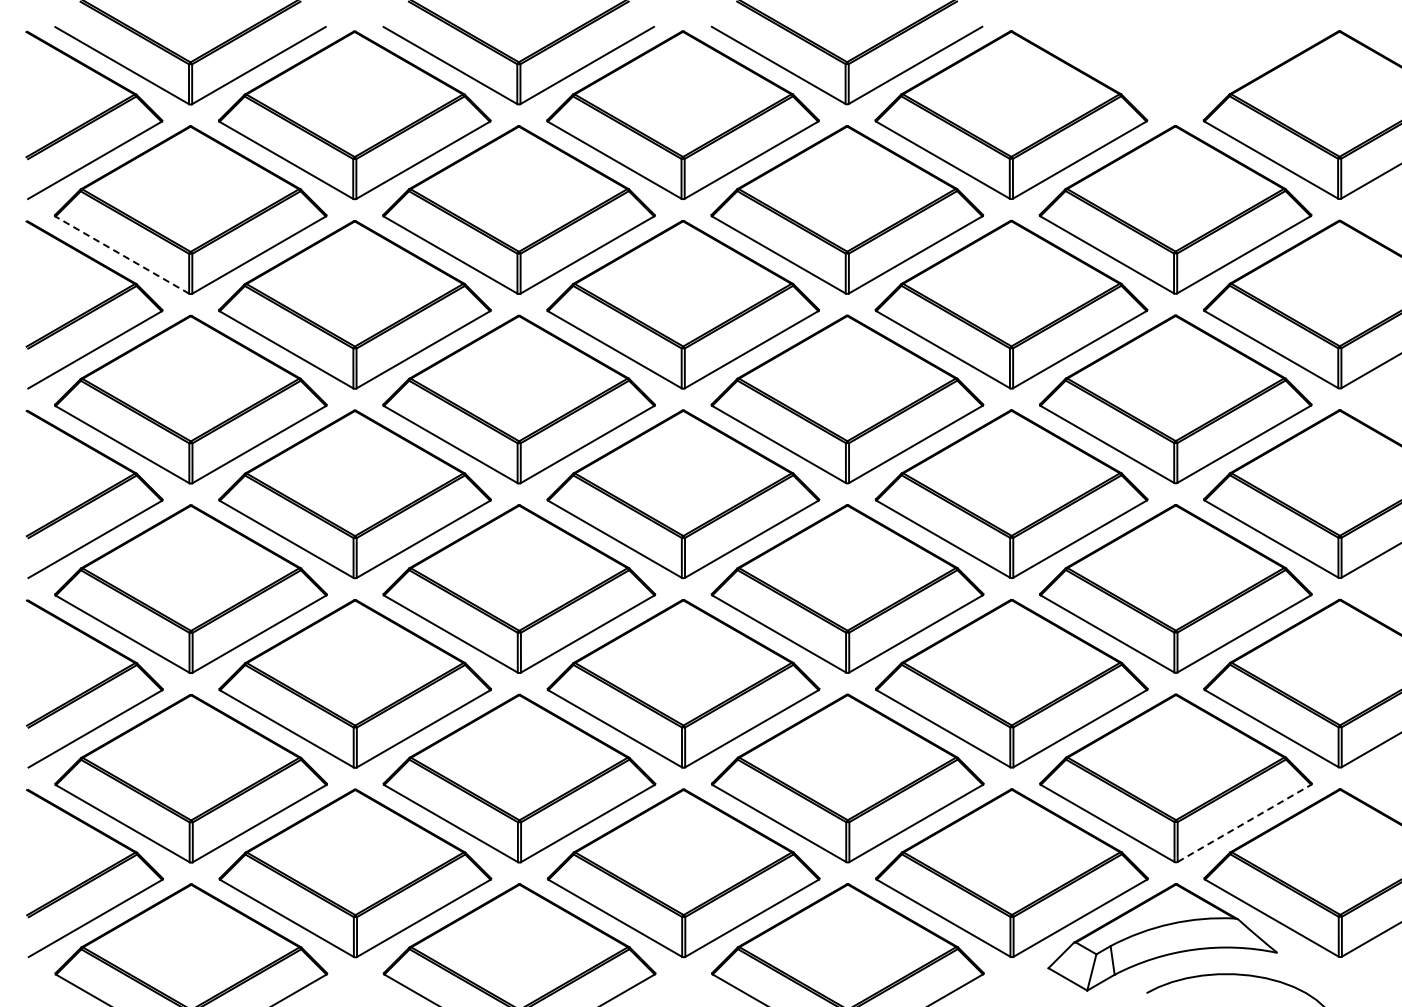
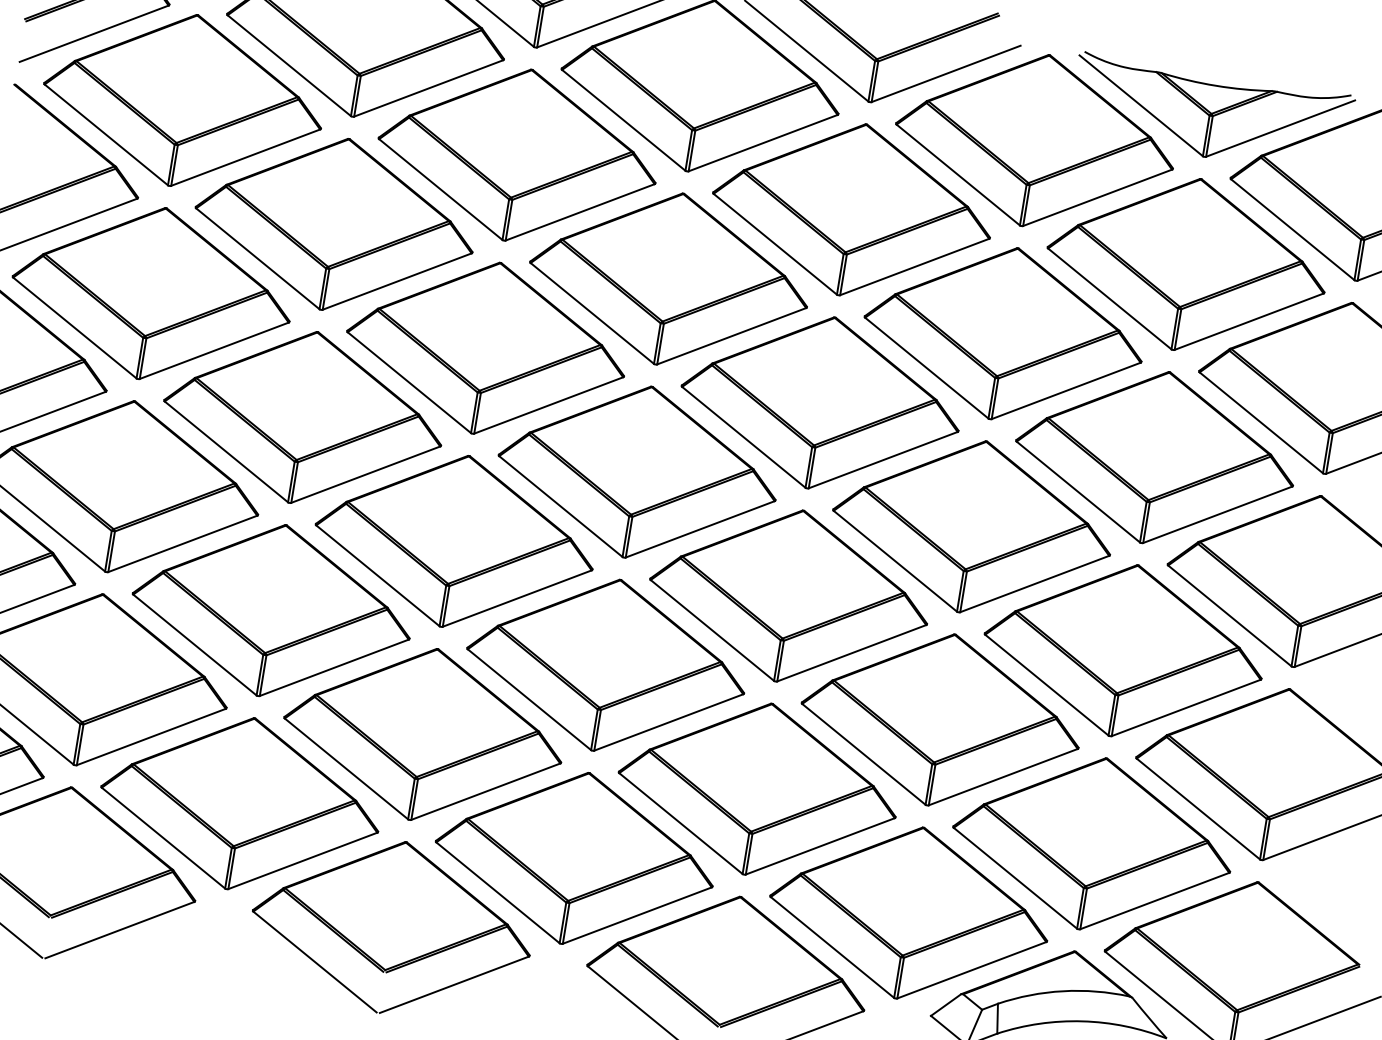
part: (1175, 63) -> (1211, 115), added
line: (121, 254) -> (105, 134), dashed -> solid
line: (1244, 823) -> (1154, 901), dashed -> solid

